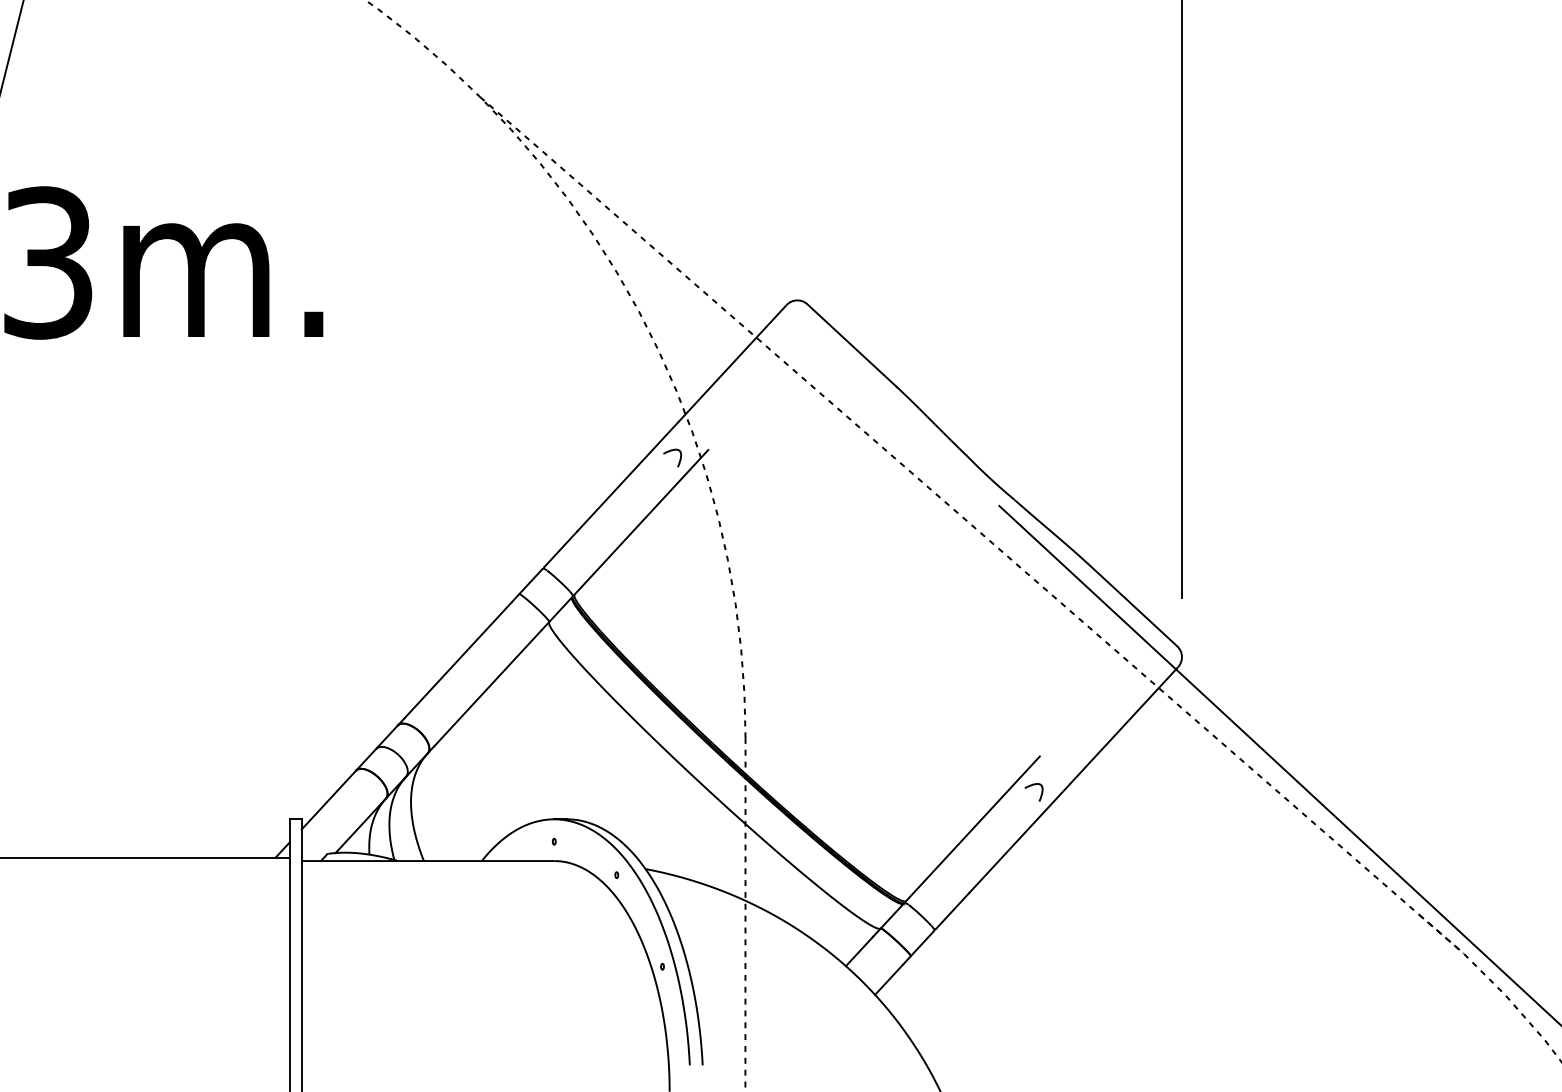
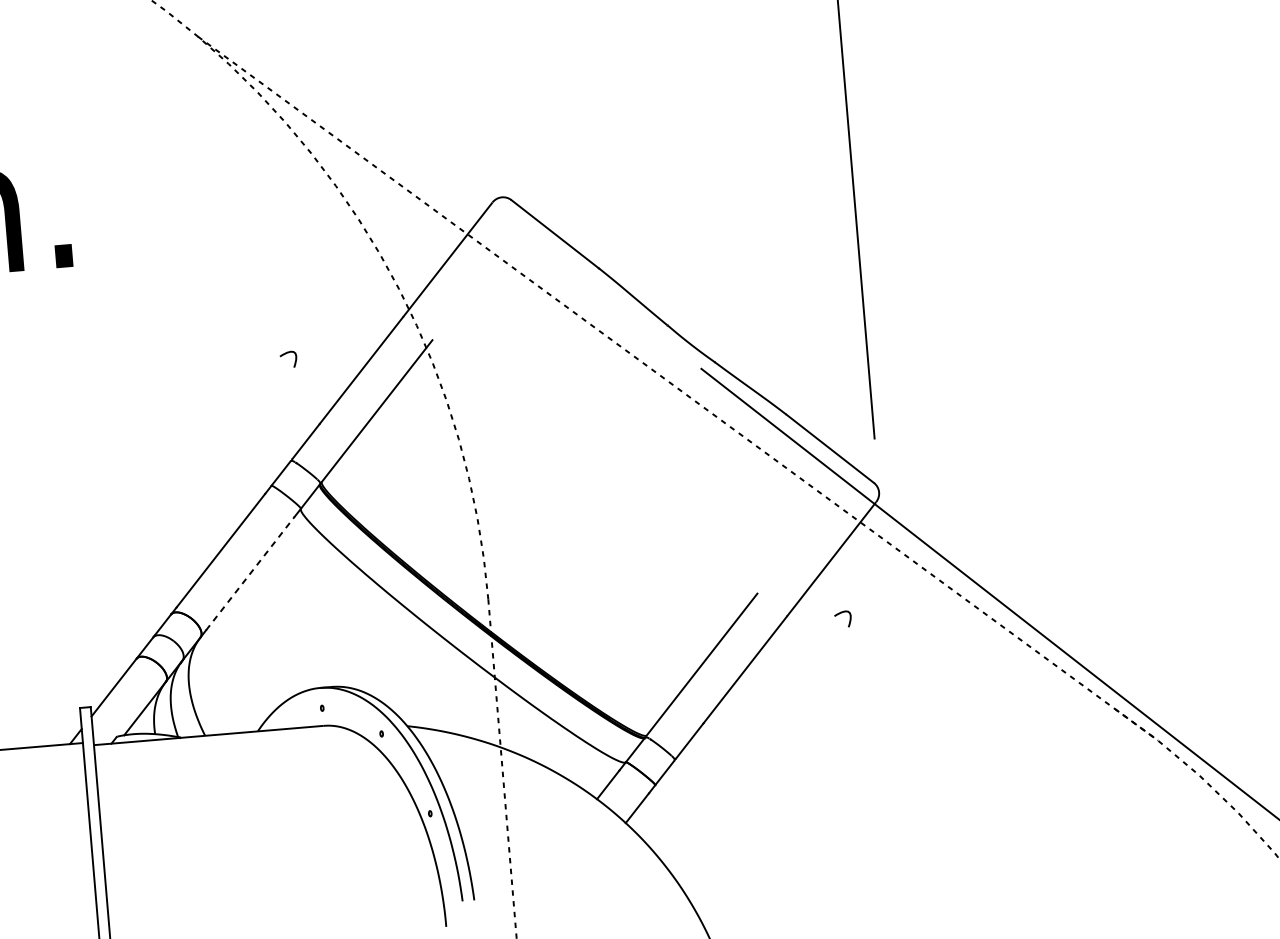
curve: (669, 452) -> (285, 354), moved
line: (488, 688) -> (250, 573), solid -> dashed
curve: (1031, 786) -> (840, 614), moved

